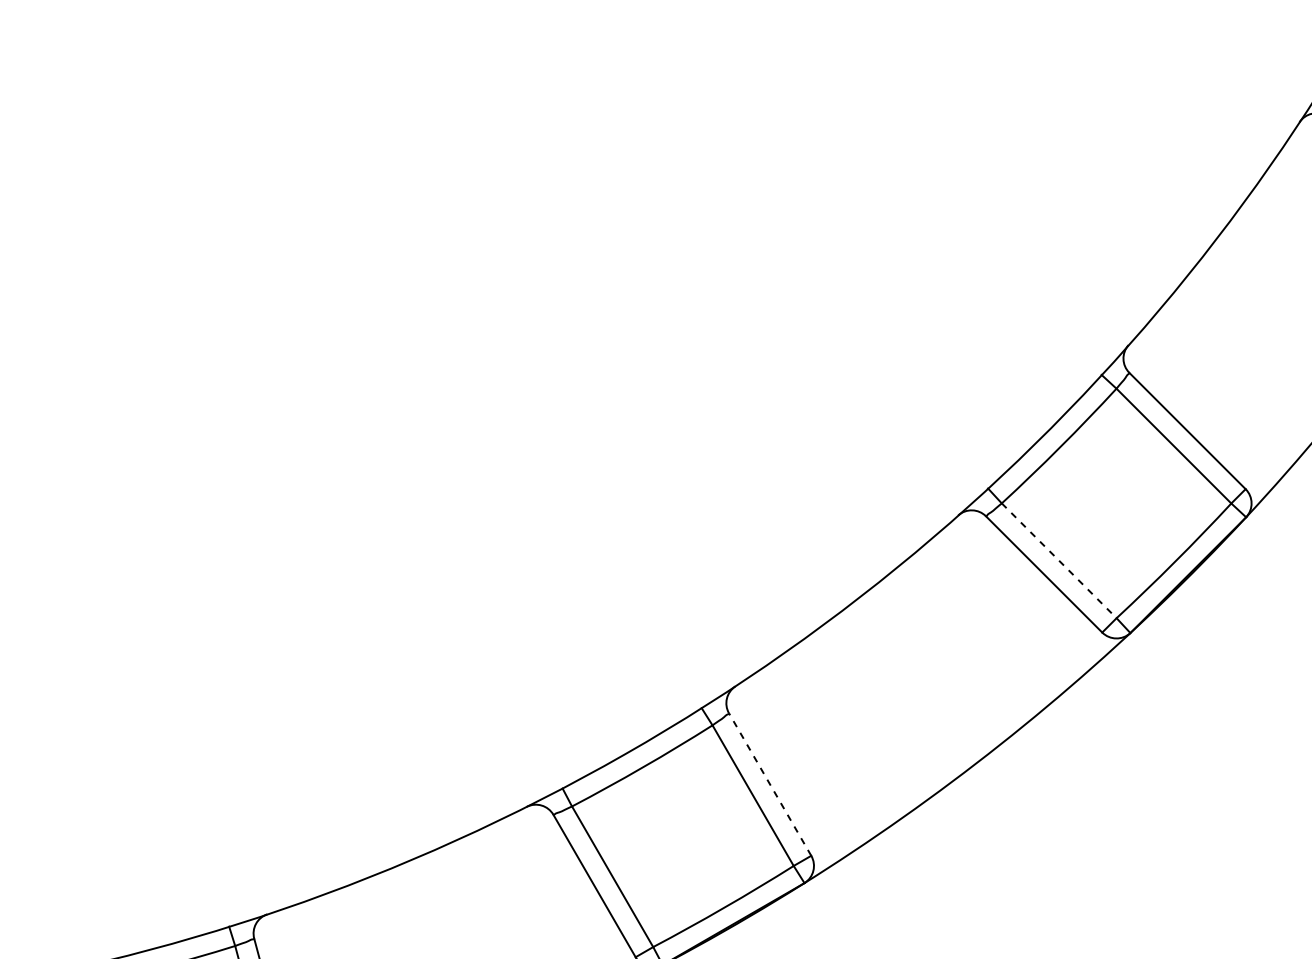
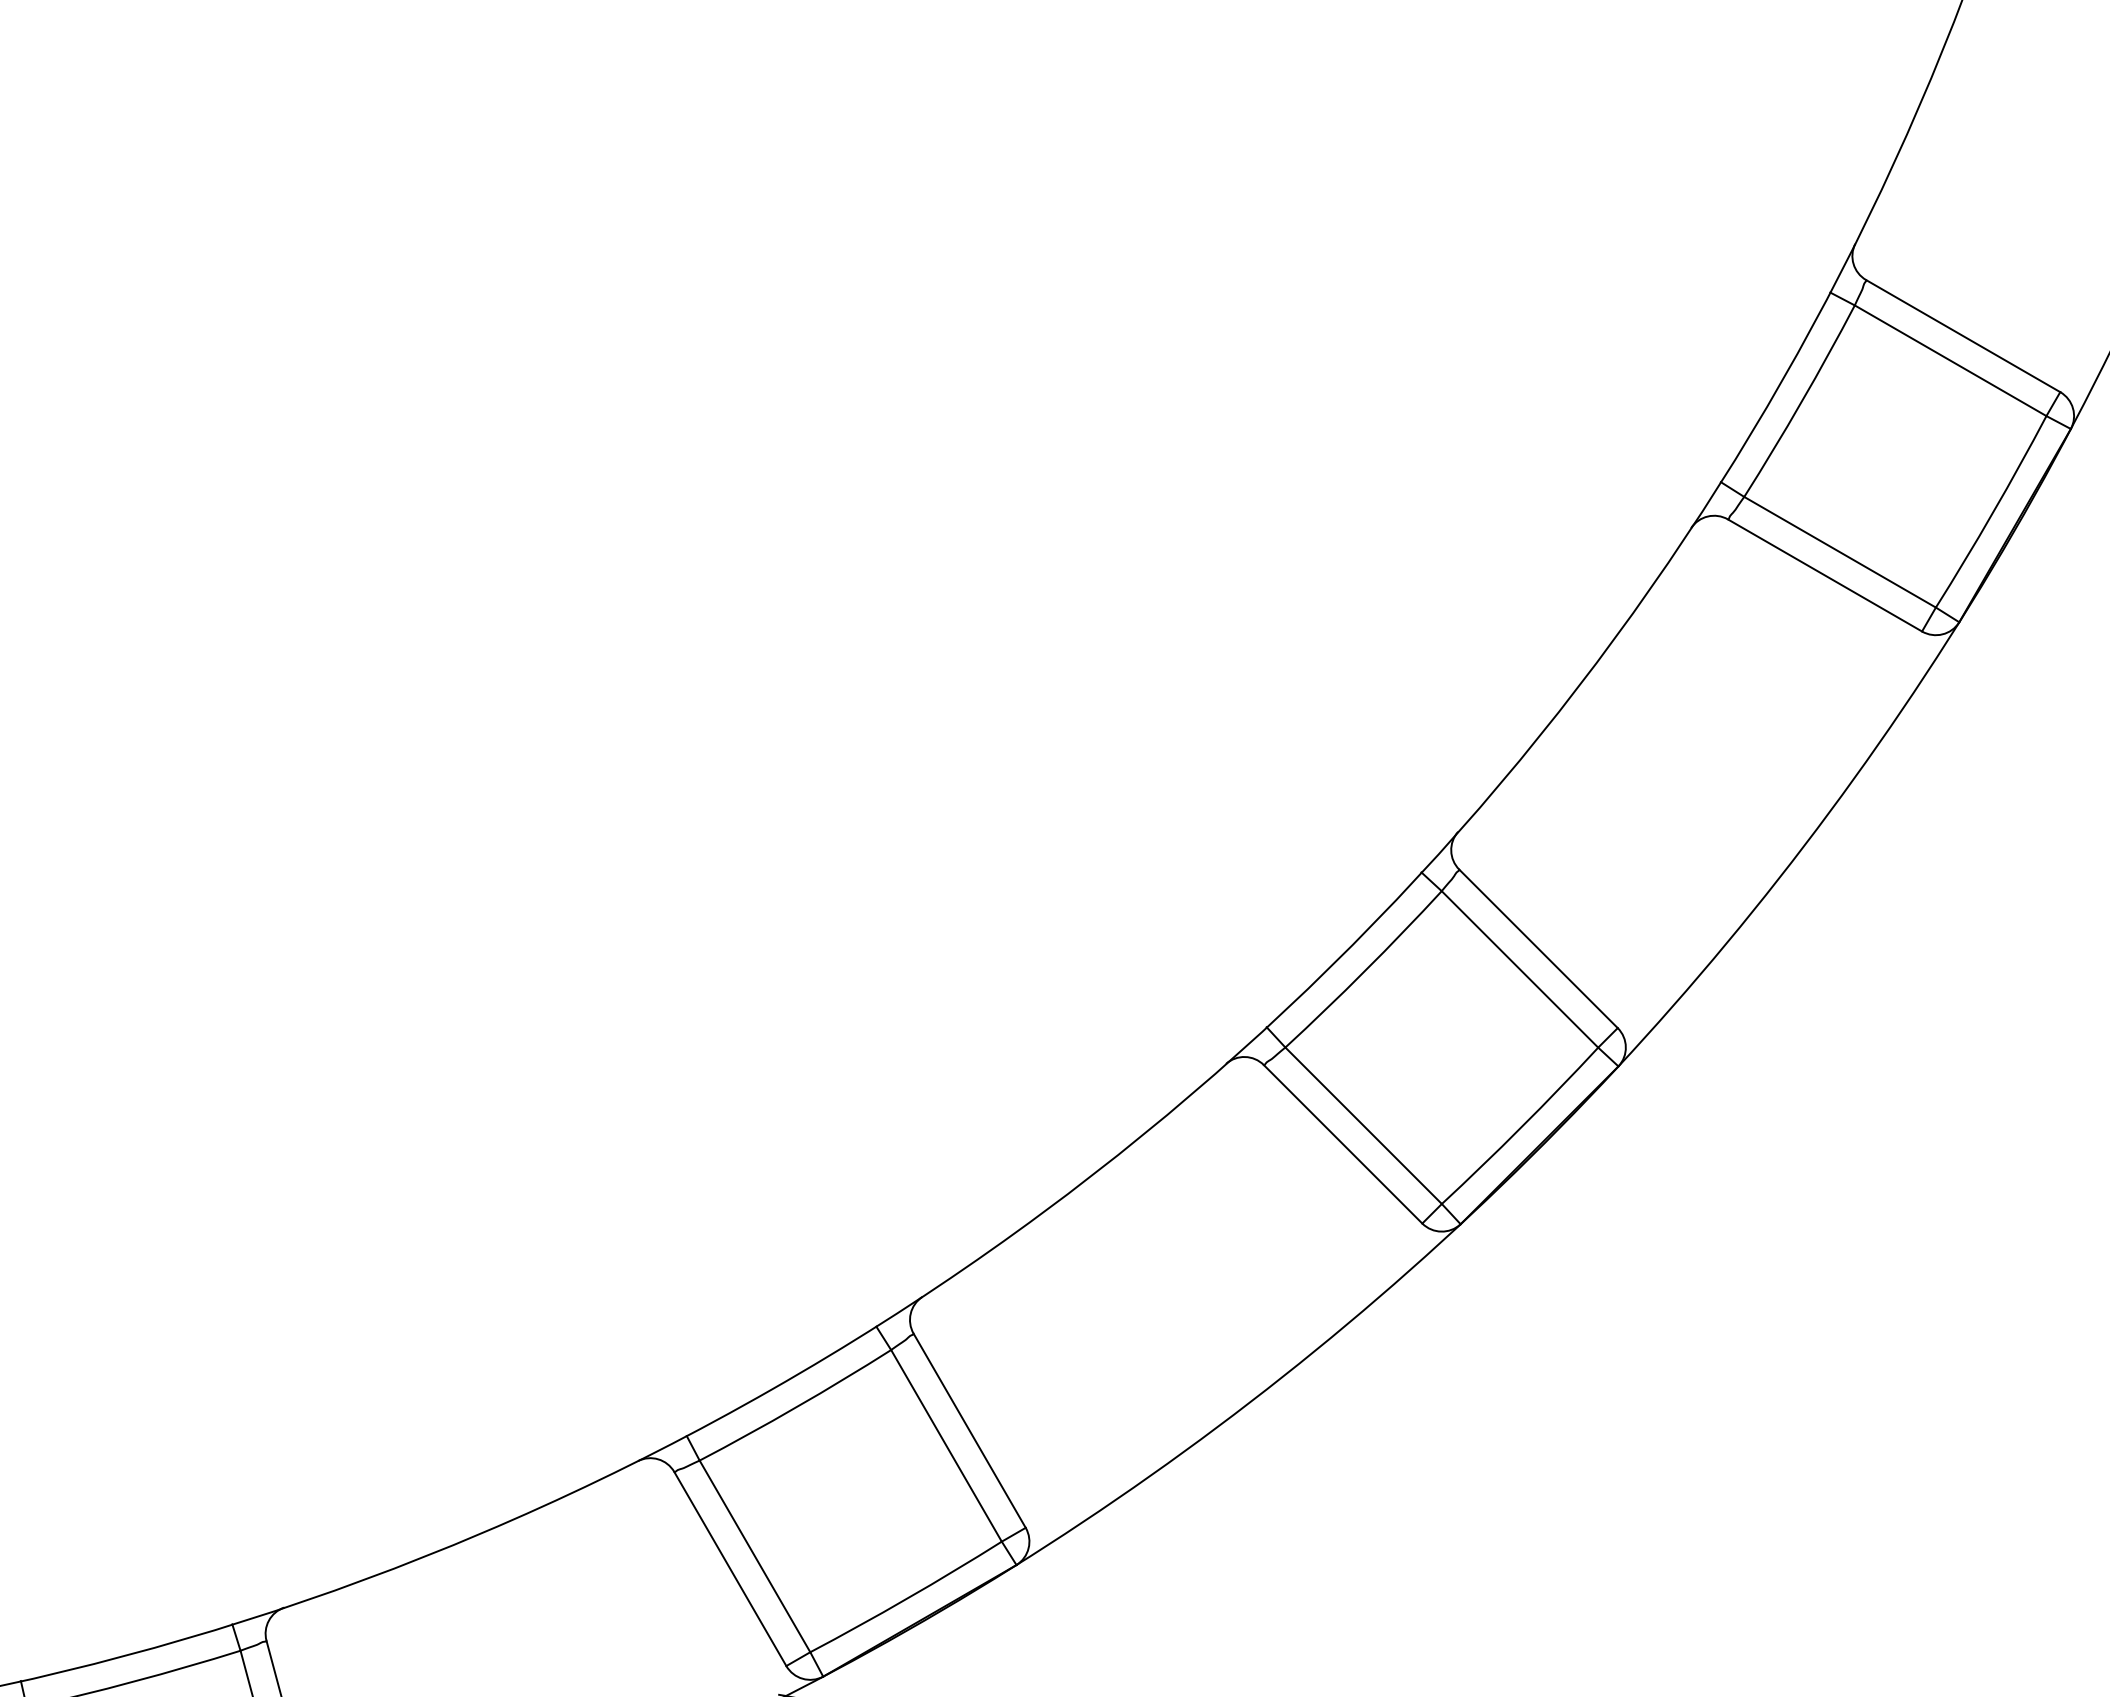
line: (1059, 560) -> (1363, 1125), dashed -> solid
line: (770, 784) -> (969, 1430), dashed -> solid

